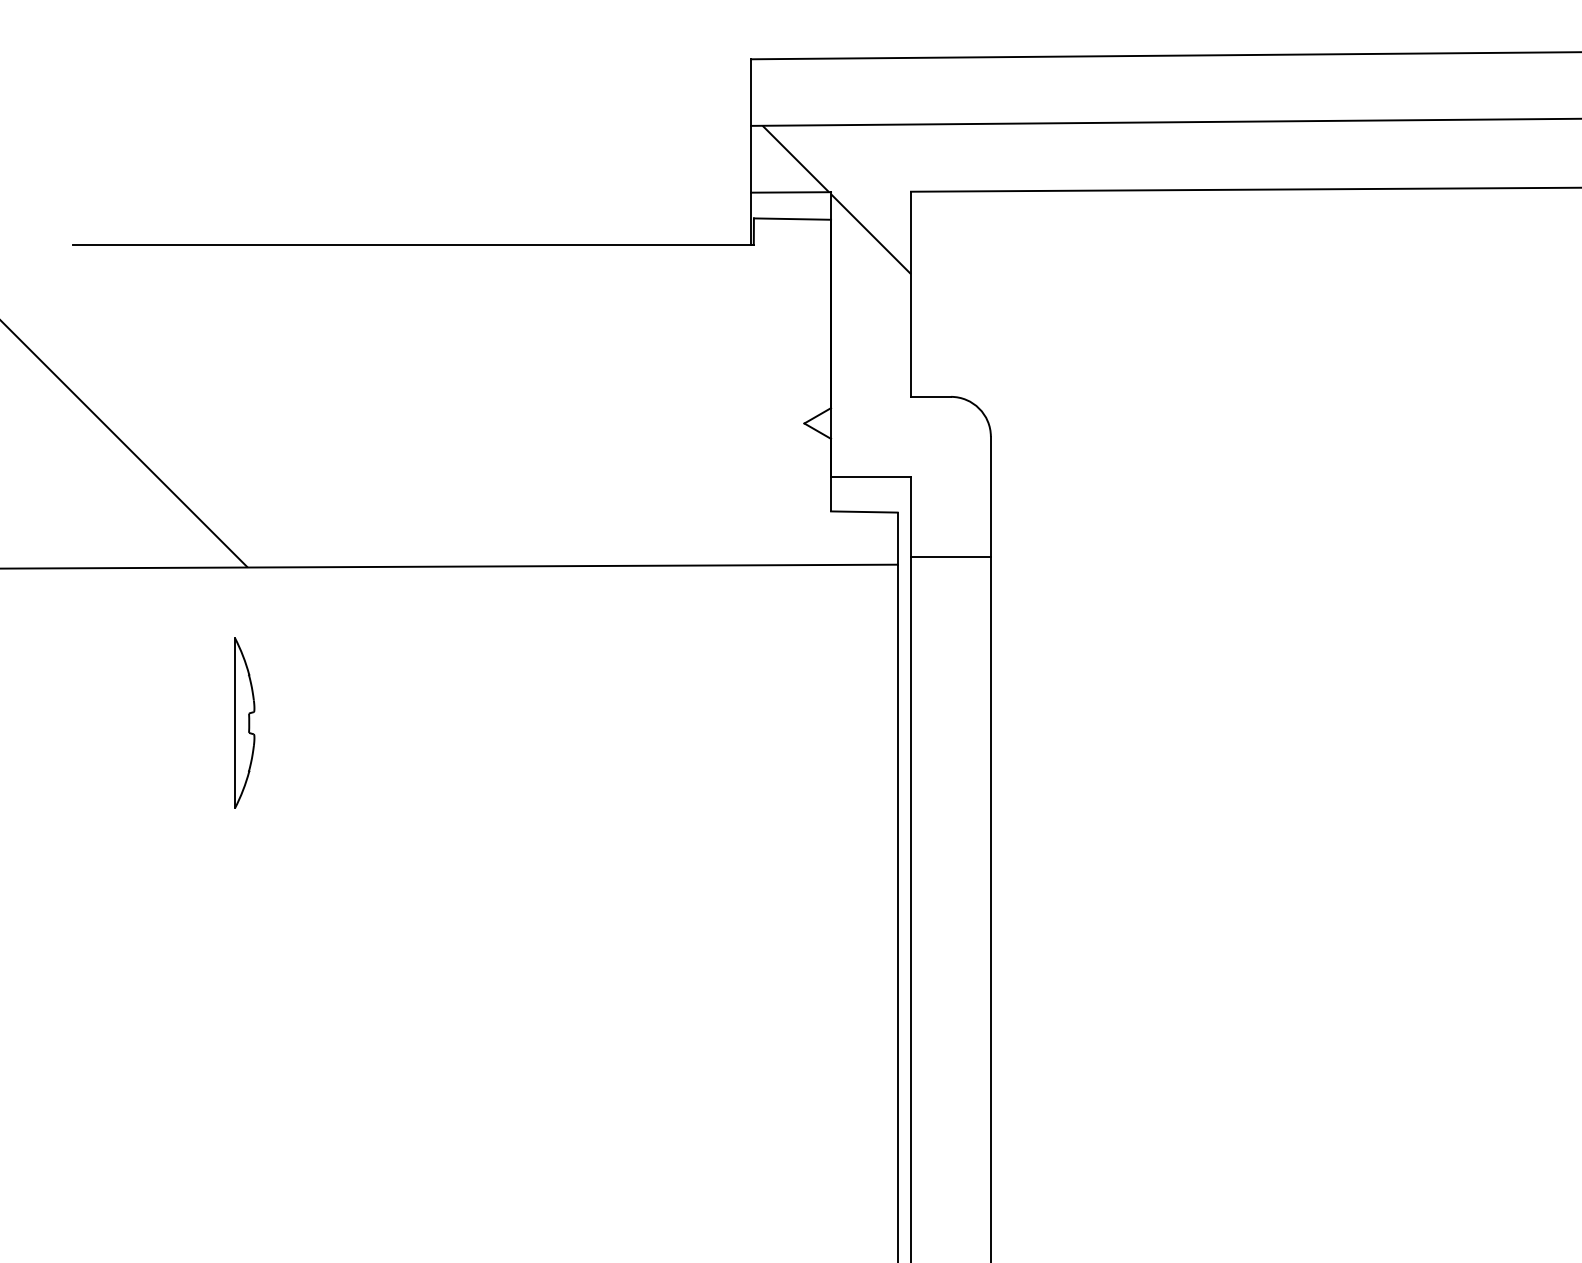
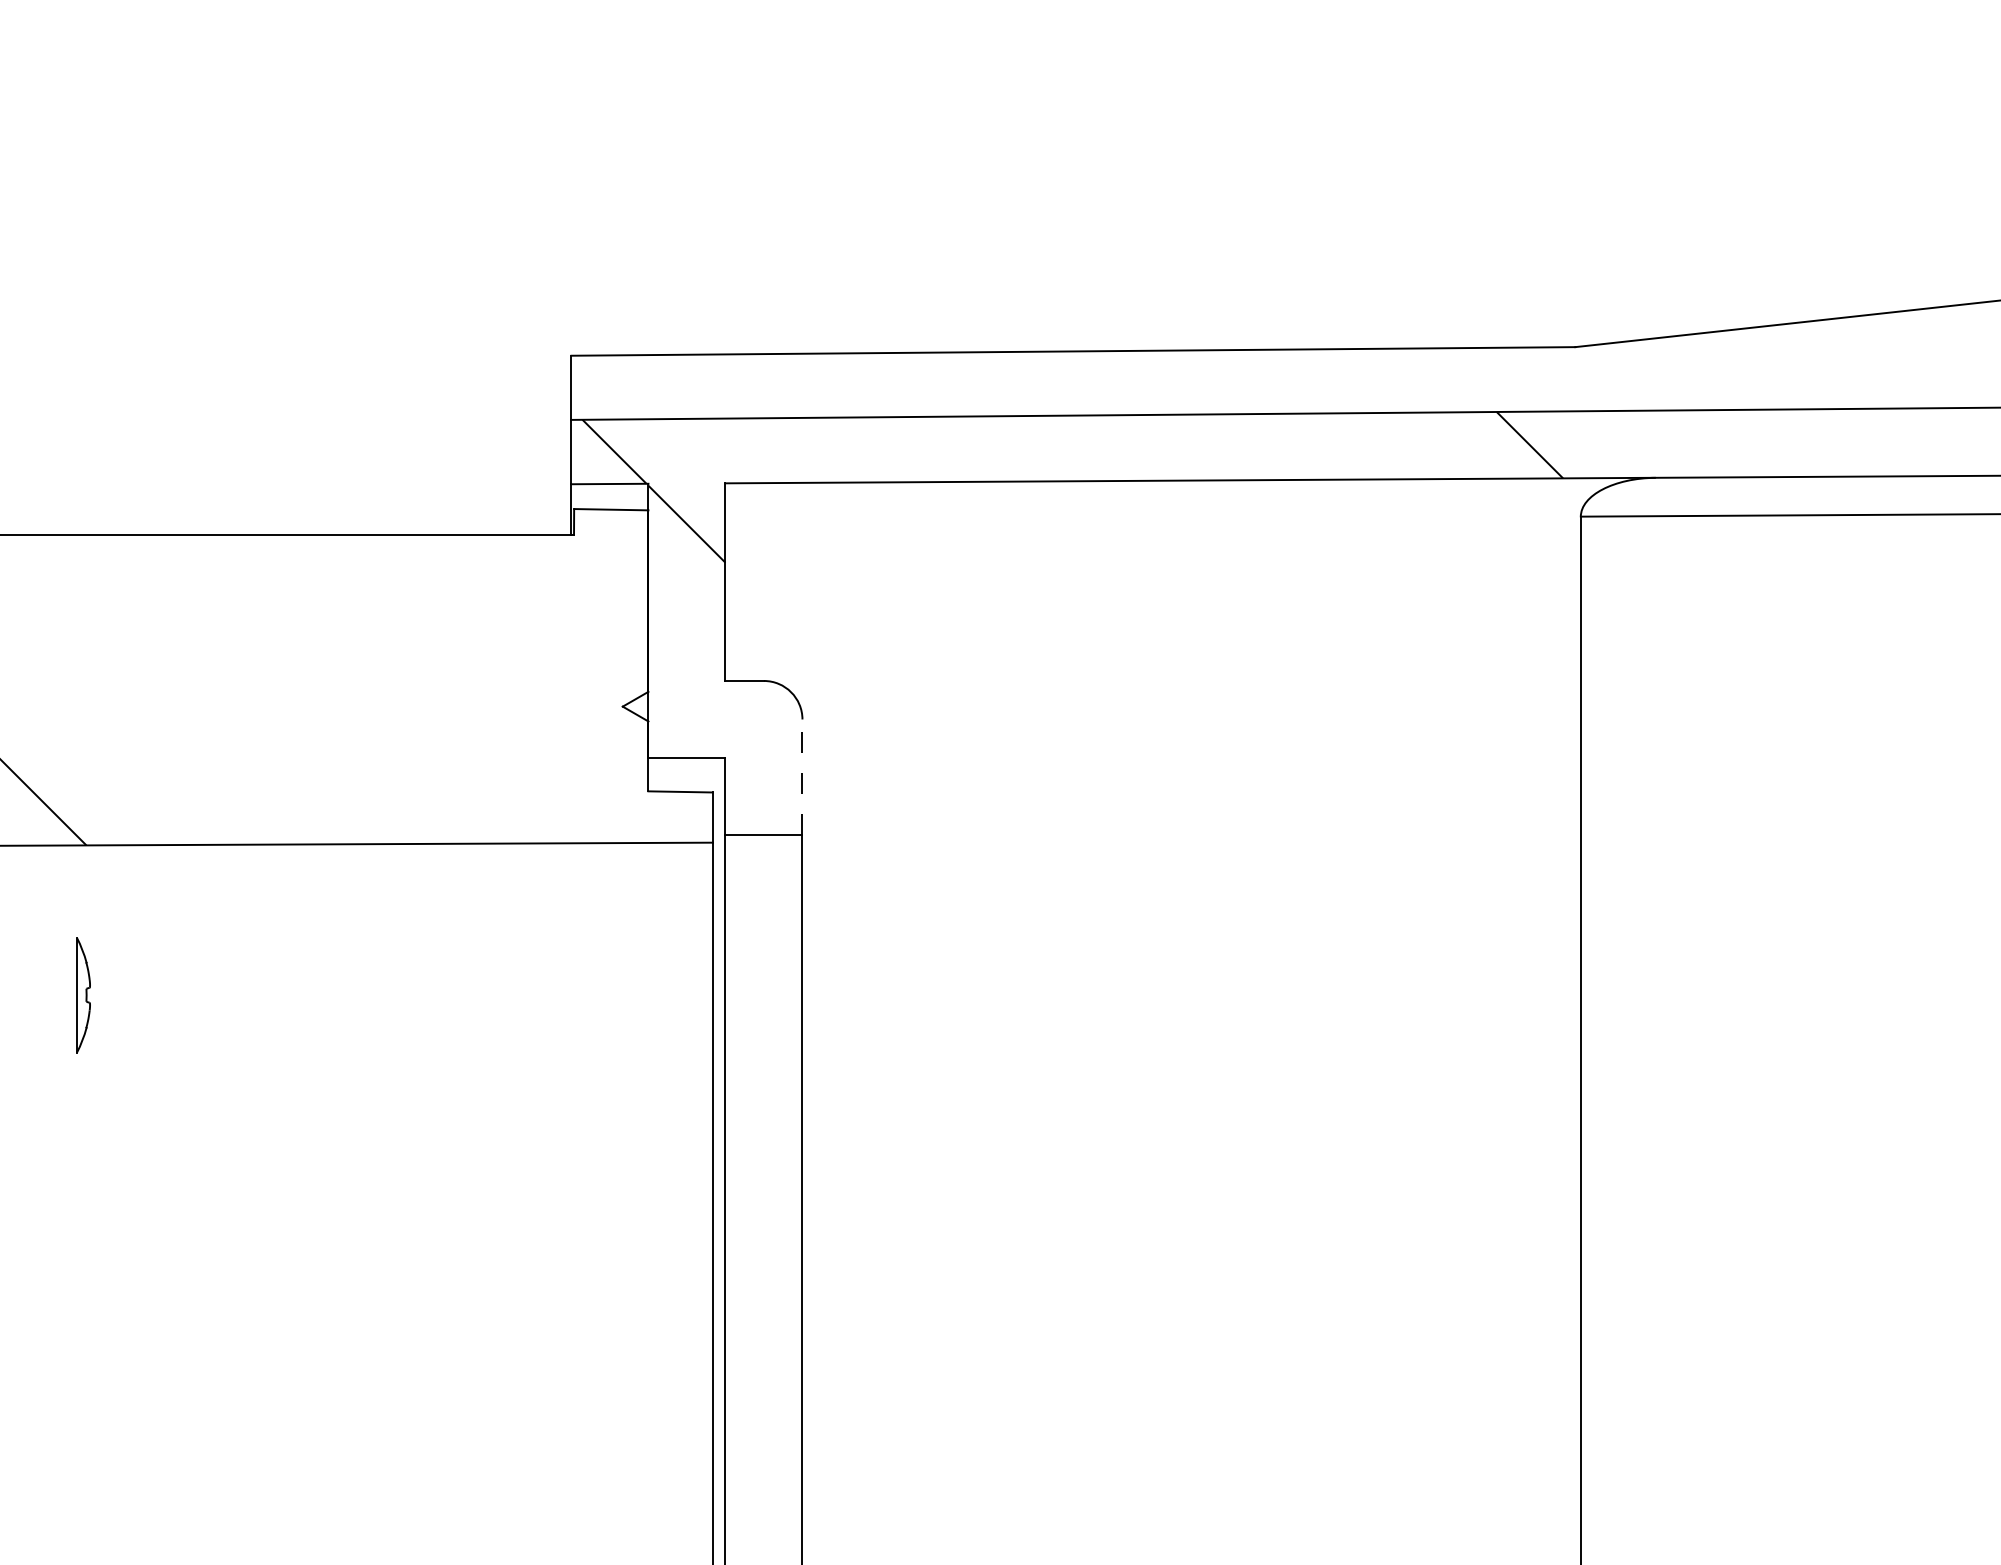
line: (990, 497) -> (802, 777), solid -> dashed
part: (244, 722) -> (83, 994), size x0.7

